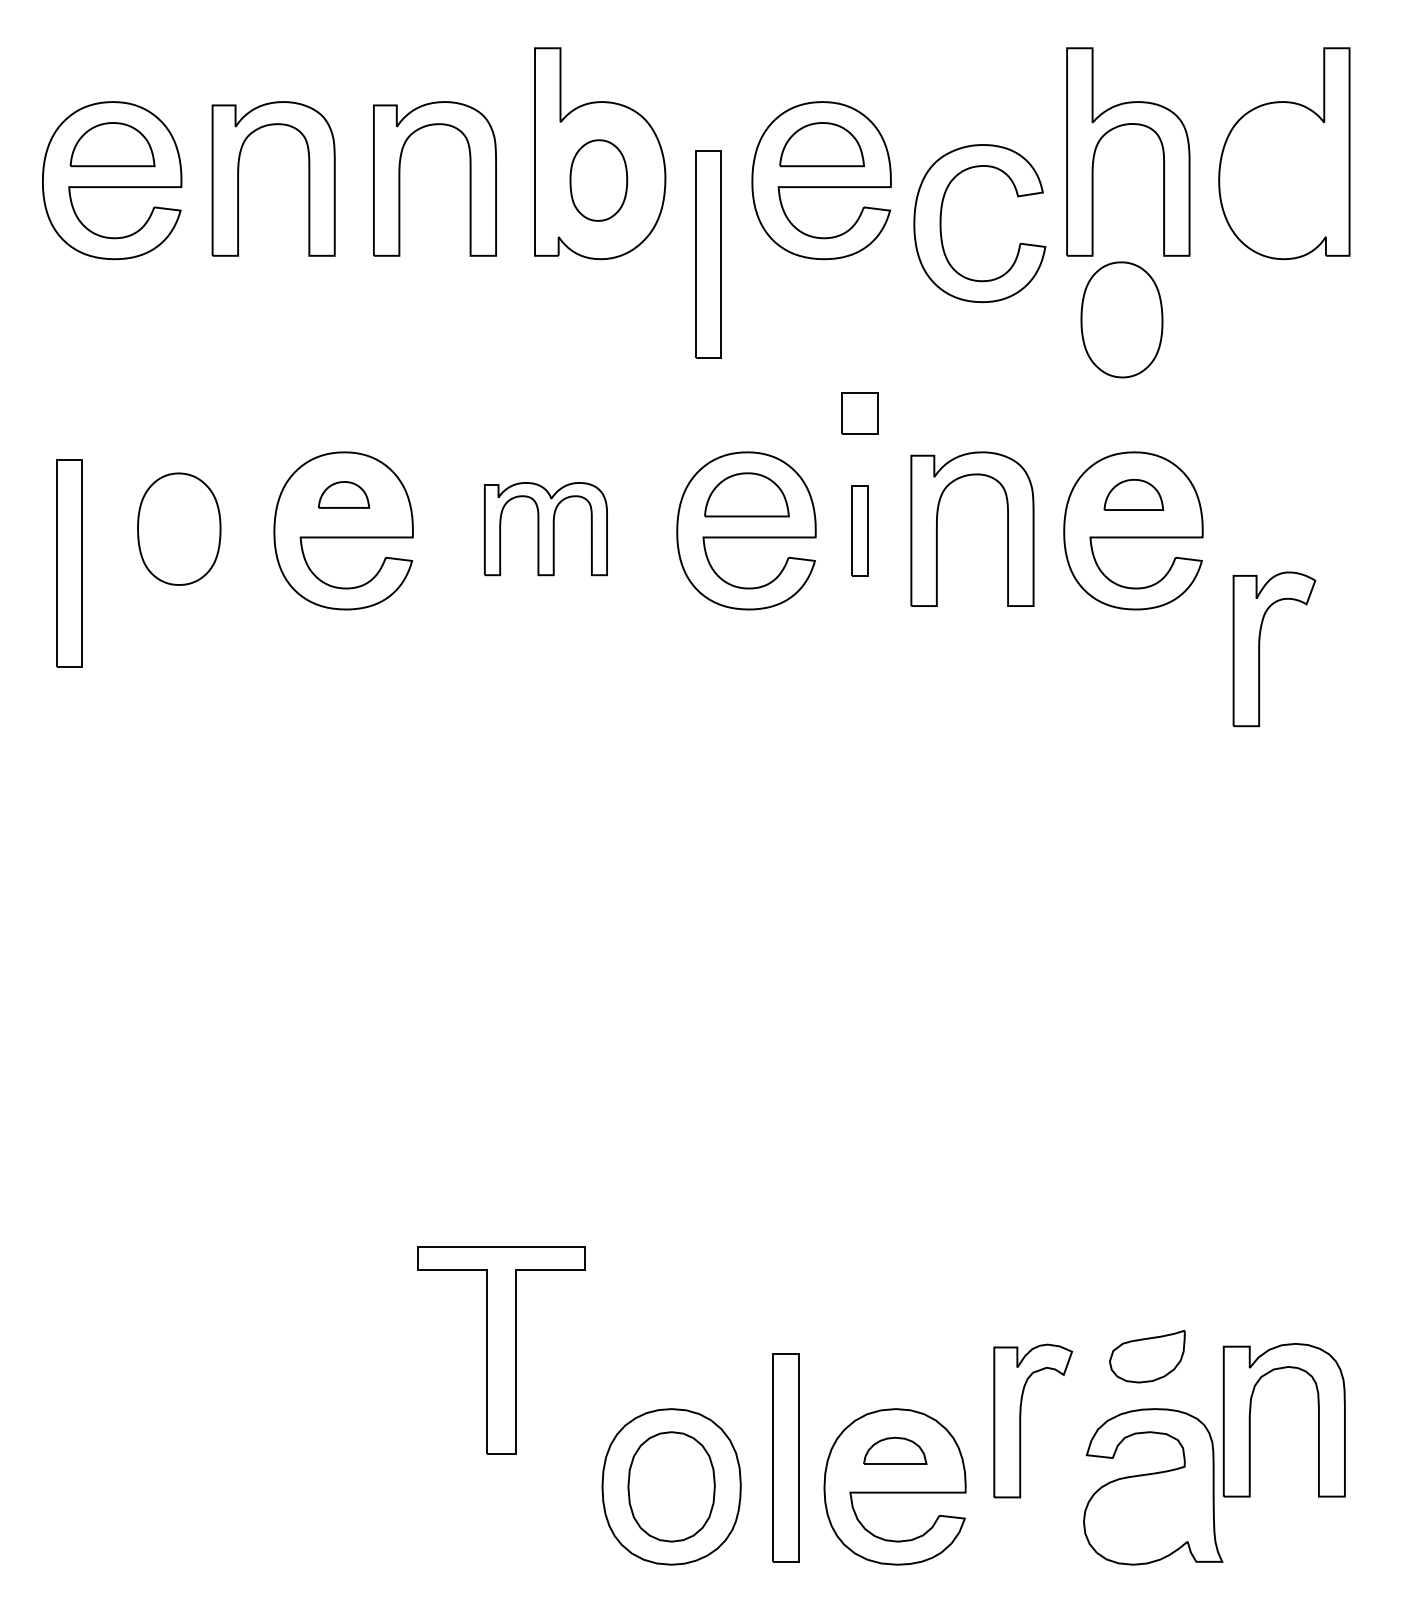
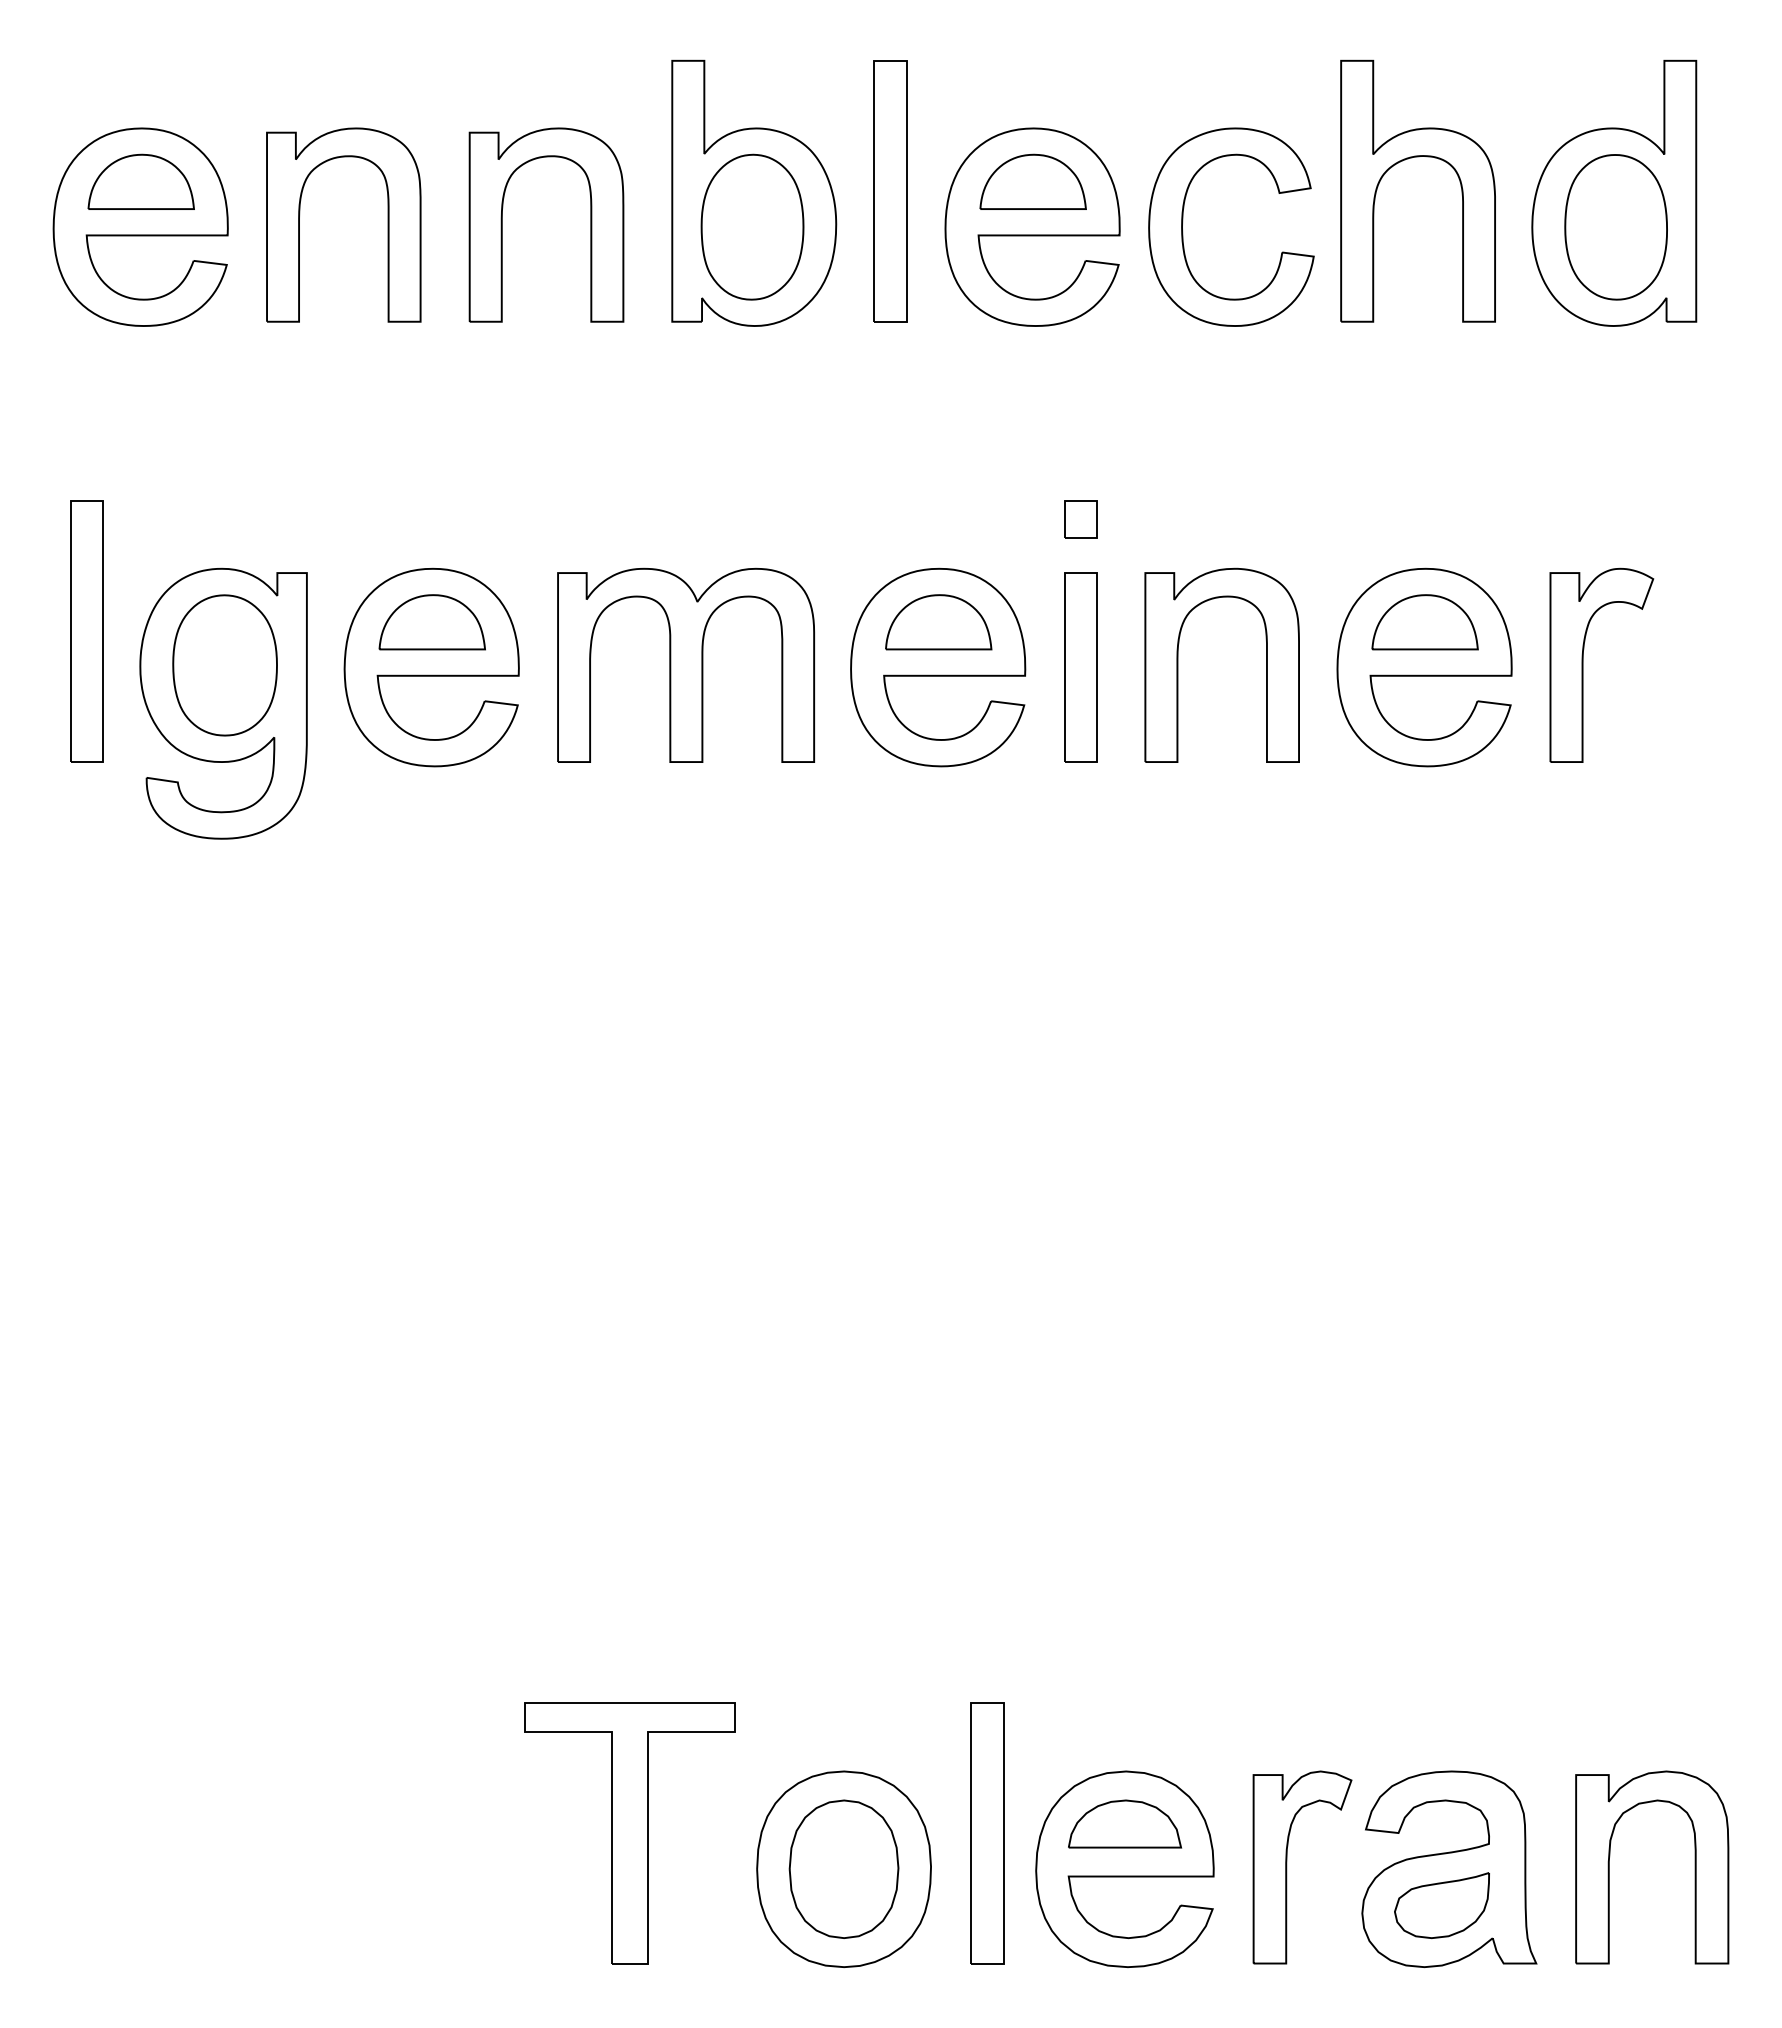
part: (598, 180) -> (752, 226), size x1.43
part: (941, 219) -> (1183, 221), moved
part: (708, 254) -> (890, 191), moved
part: (1121, 320) -> (1615, 227), moved
part: (859, 413) -> (1080, 519), size x0.71
part: (343, 495) -> (431, 622), size x1.67
part: (1133, 495) -> (1424, 622), size x1.43
part: (545, 528) -> (685, 664), size x1.67
part: (859, 530) -> (1080, 667), size x1.67
part: (178, 559) -> (223, 703), added
part: (69, 563) -> (86, 631), moved
part: (1259, 648) -> (1583, 664), moved
part: (500, 1351) -> (629, 1833), moved
part: (1146, 1356) -> (1441, 1905), moved
part: (1317, 1420) -> (1694, 1867), moved
part: (1021, 1421) -> (1287, 1867), moved
part: (895, 1450) -> (1125, 1823), size x1.43

